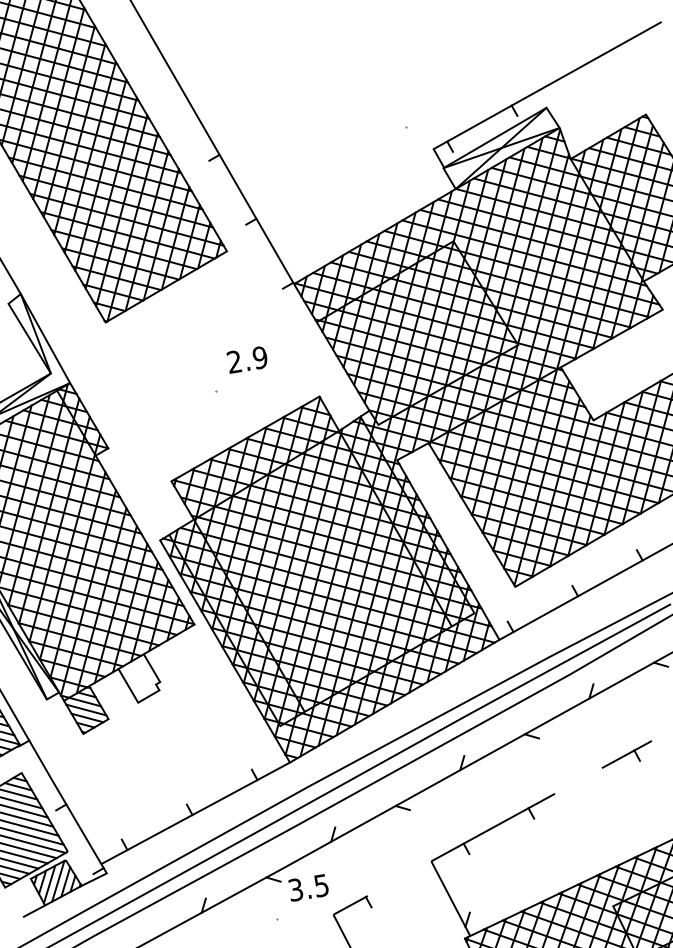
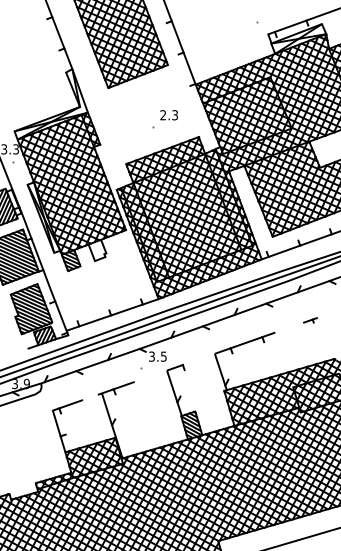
text: (261, 358) -> (175, 115), 2.9 -> 2.3
part: (627, 755) -> (310, 320), size x0.6

